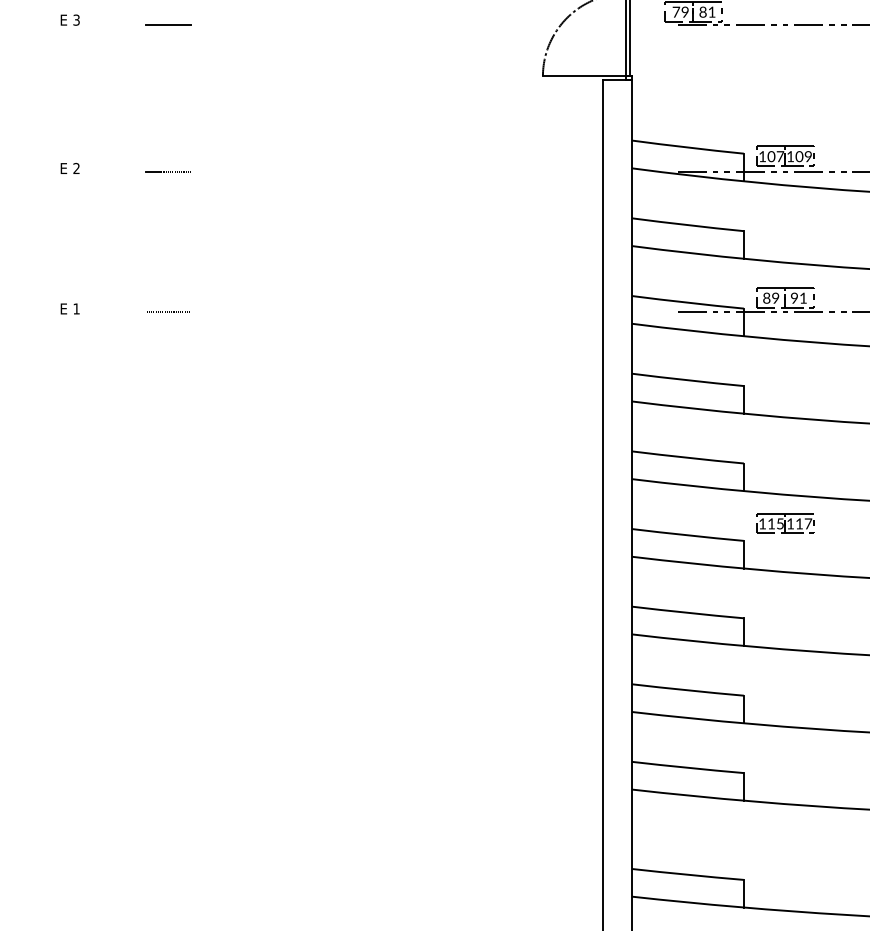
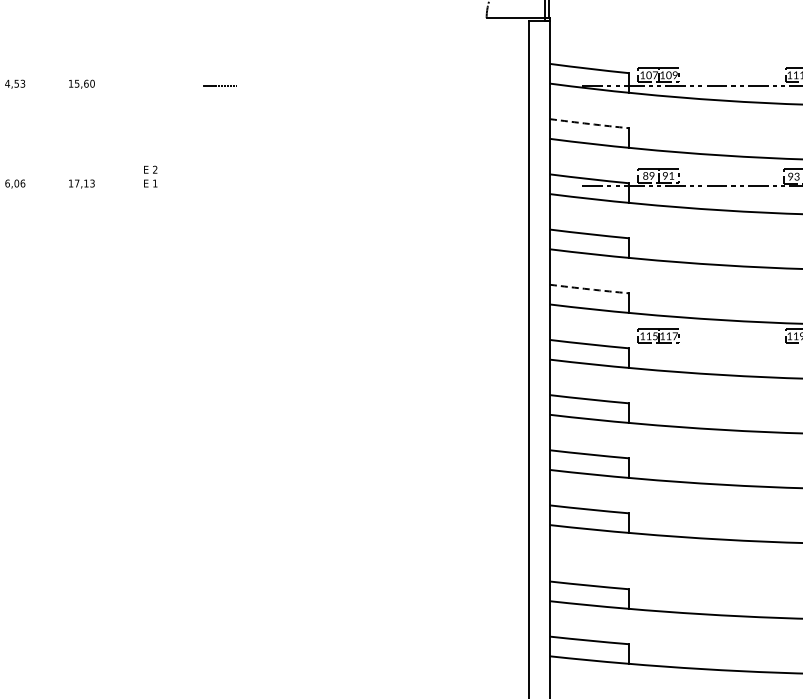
text: (69, 168) -> (150, 169), moved
arc: (687, 225) -> (589, 124), solid -> dashed
line: (168, 311) -> (220, 185), removed
arc: (687, 458) -> (589, 289), solid -> dashed

